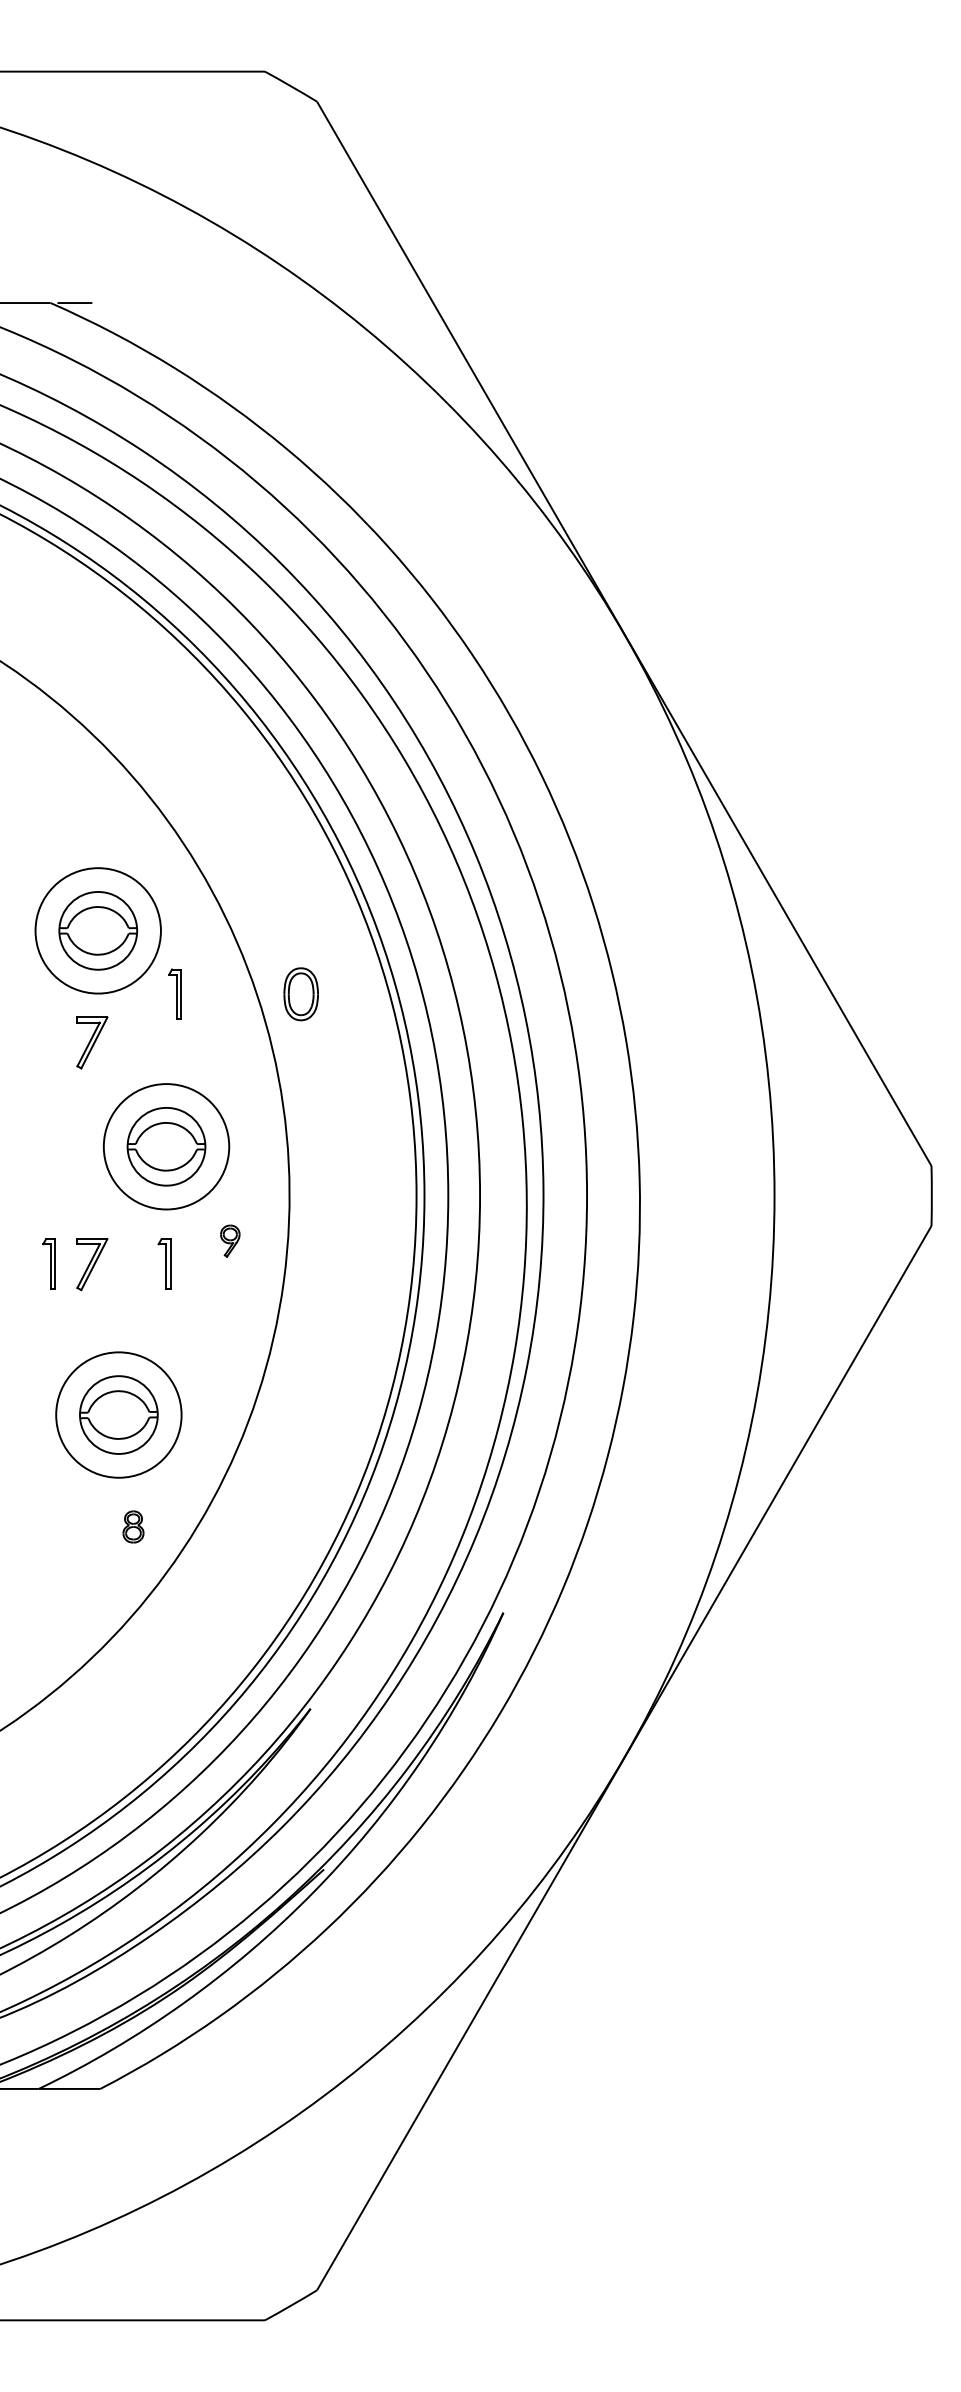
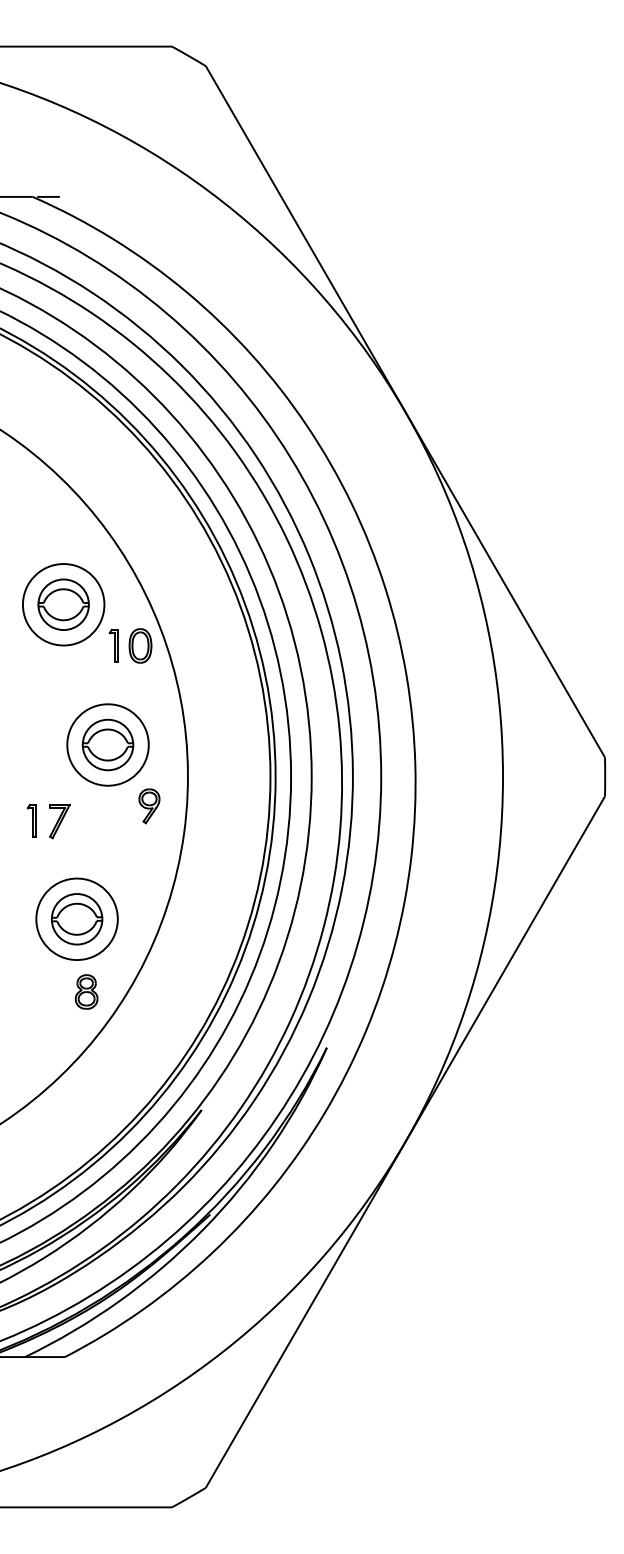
part: (301, 993) -> (140, 645), moved
part: (91, 1042) -> (59, 677), removed
part: (230, 1241) -> (149, 806), size x1.67
part: (164, 1262) -> (106, 820), removed
part: (133, 1526) -> (86, 991), size x1.67

